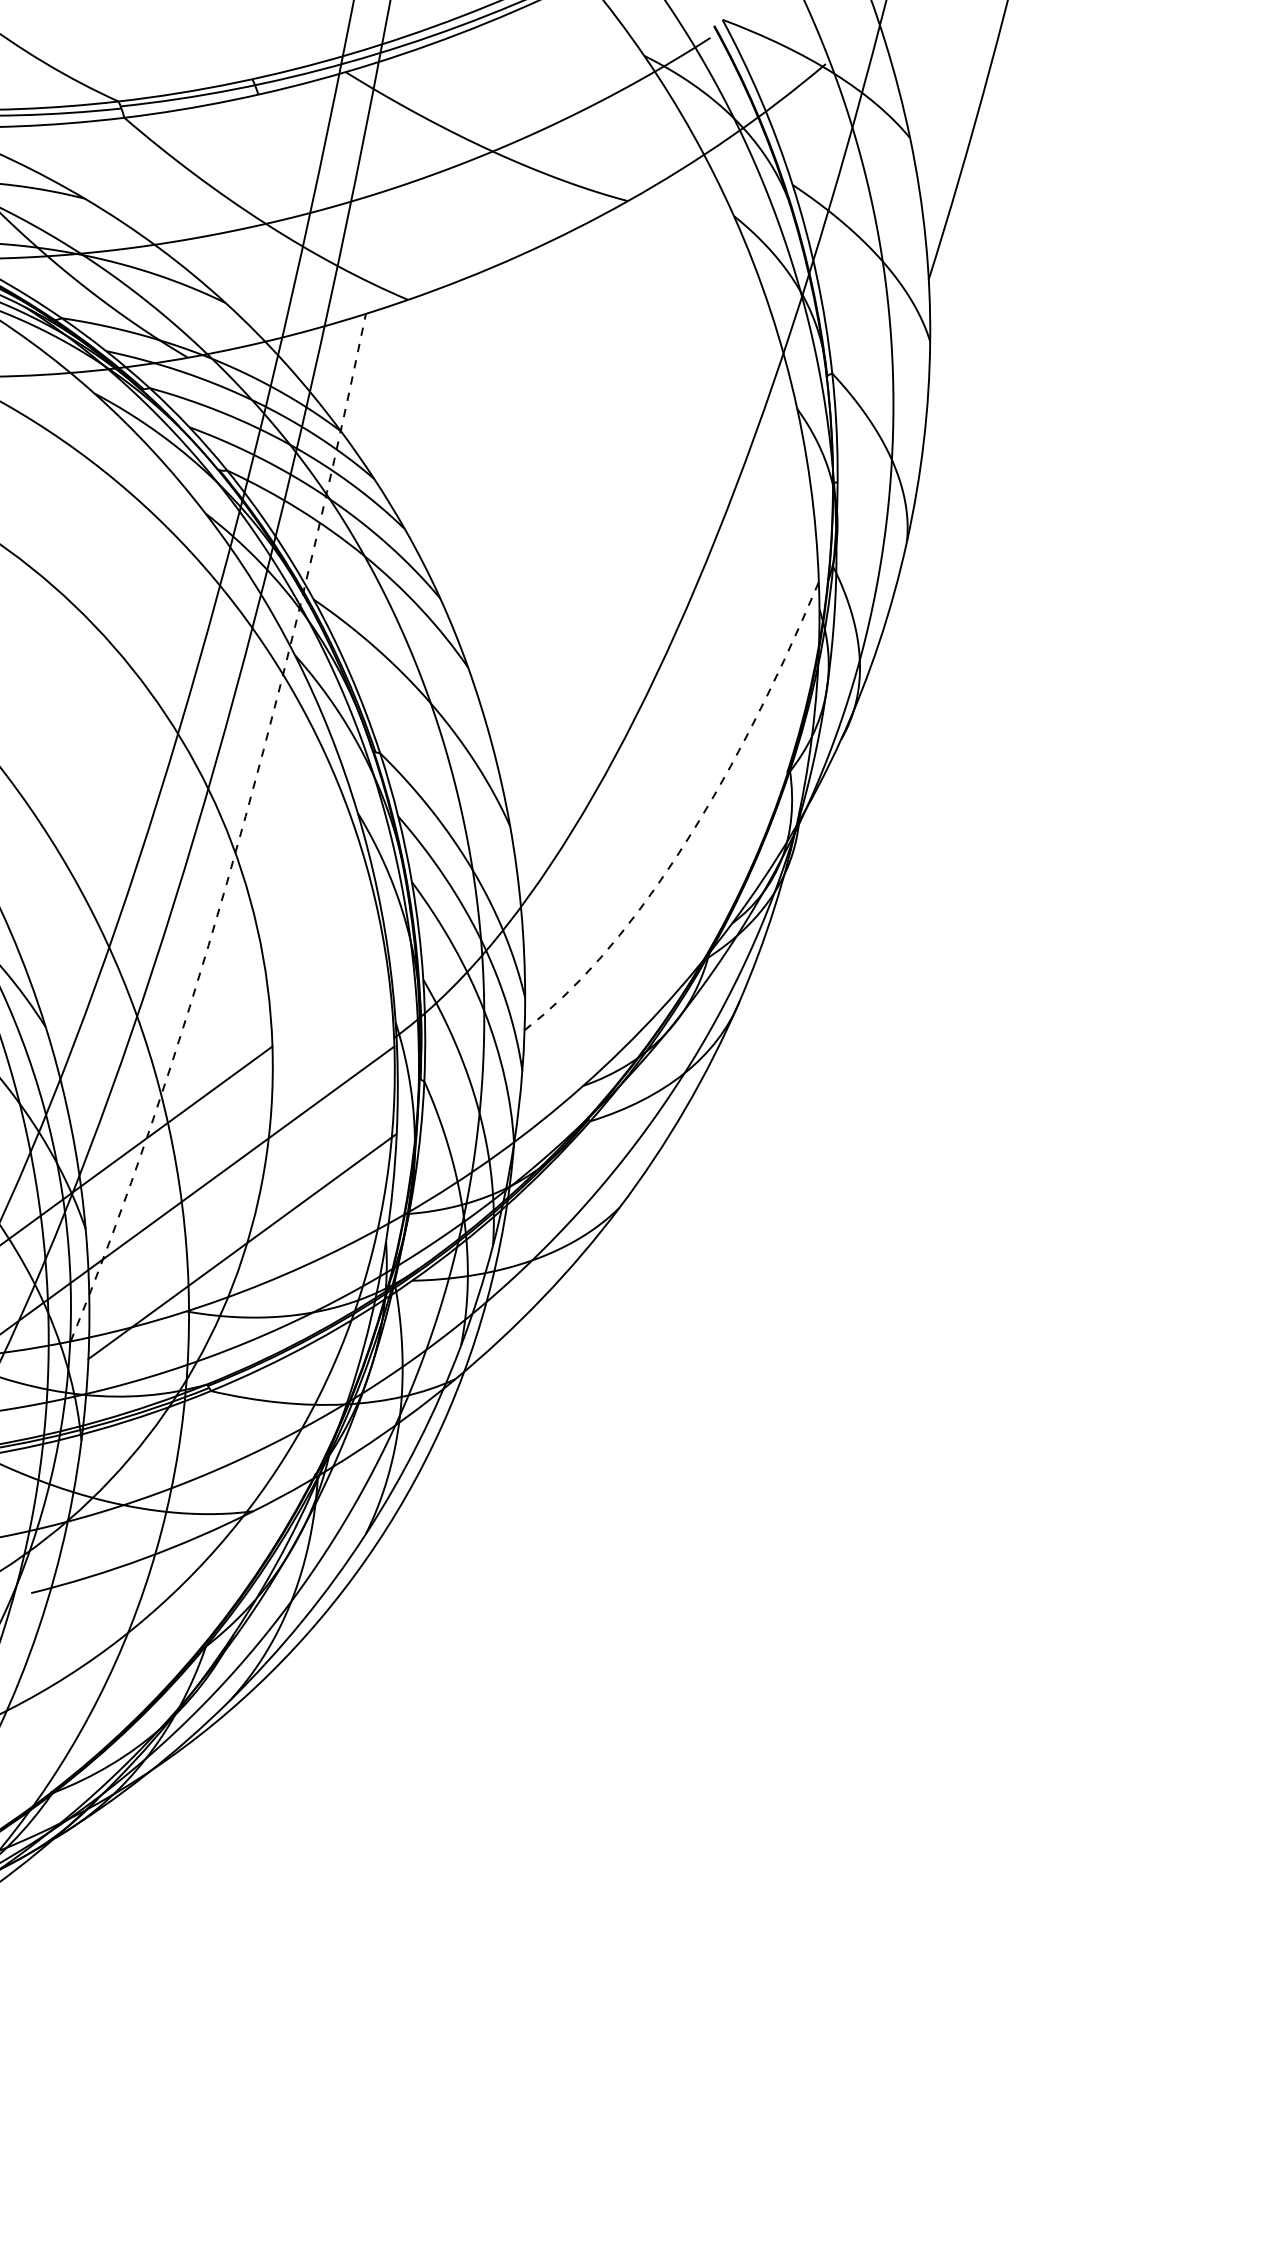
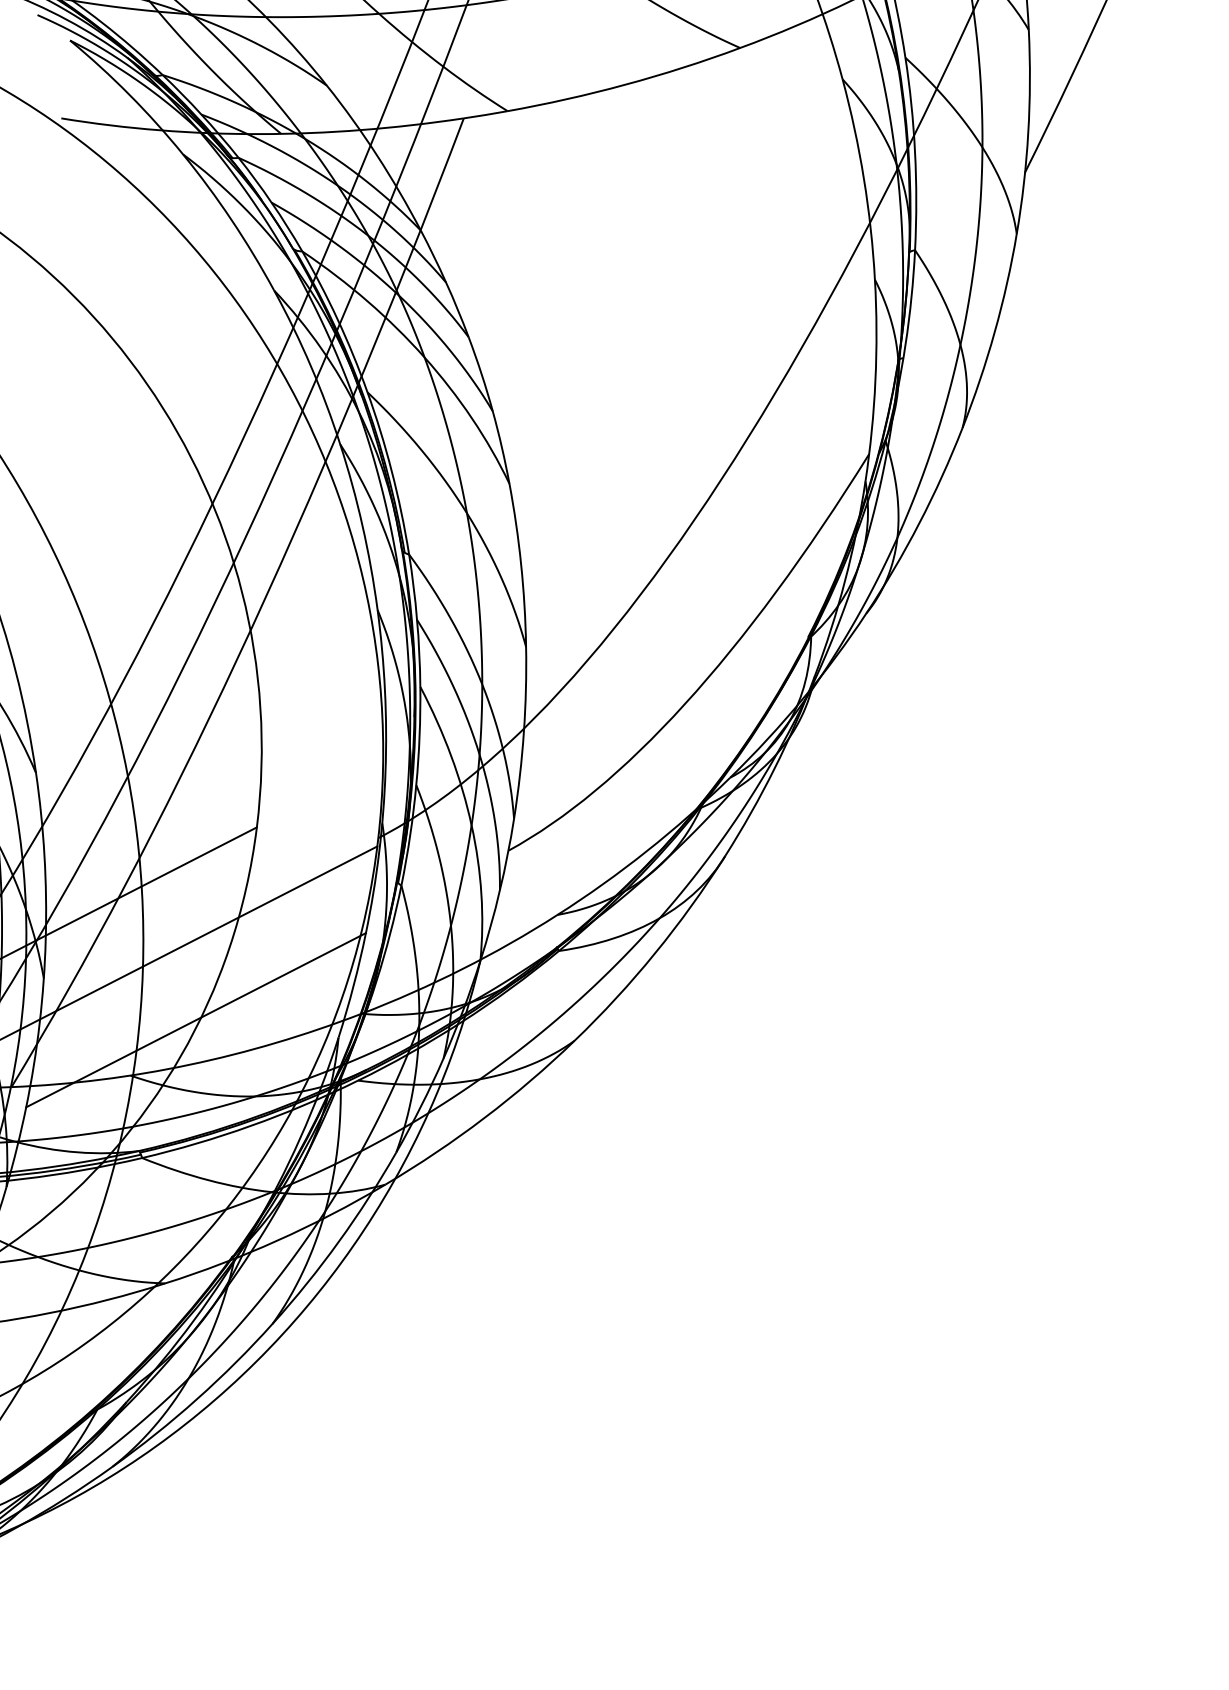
arc: (696, 824) -> (710, 674), dashed -> solid
arc: (240, 834) -> (258, 612), dashed -> solid

